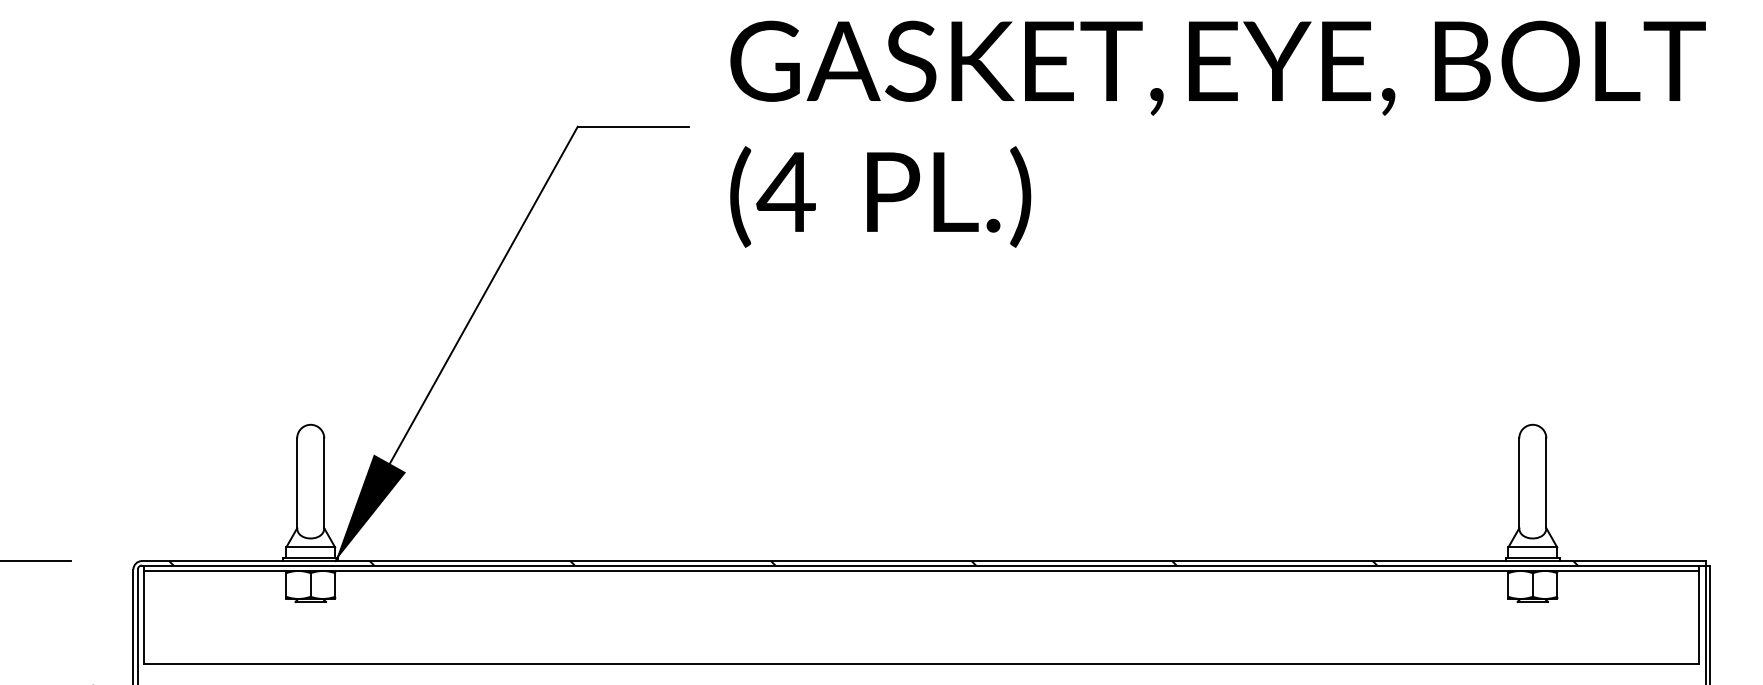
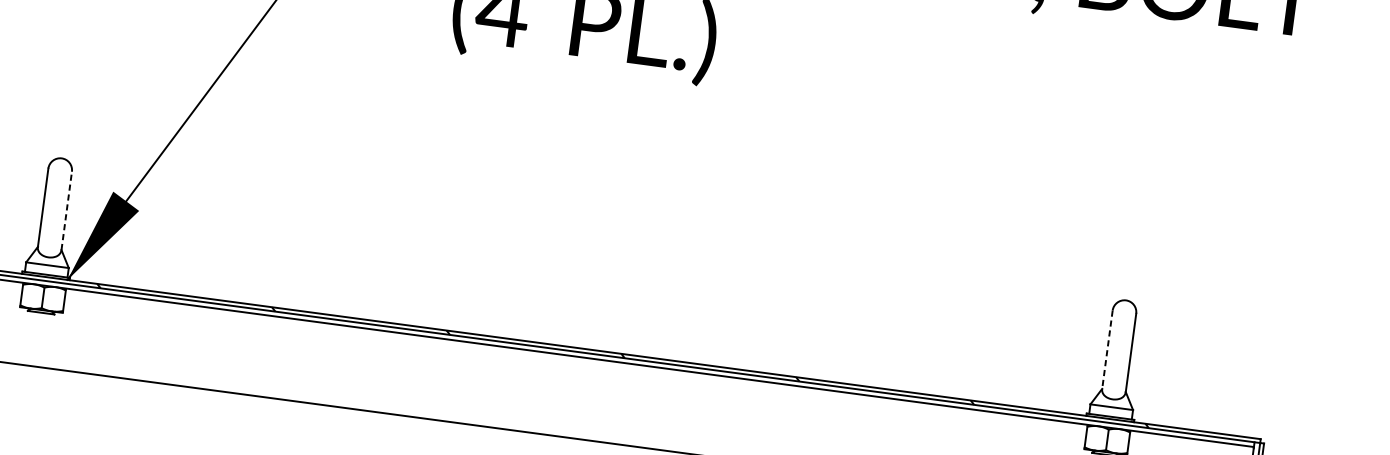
line: (324, 483) -> (66, 211), solid -> dashed
line: (1519, 483) -> (1107, 349), solid -> dashed

